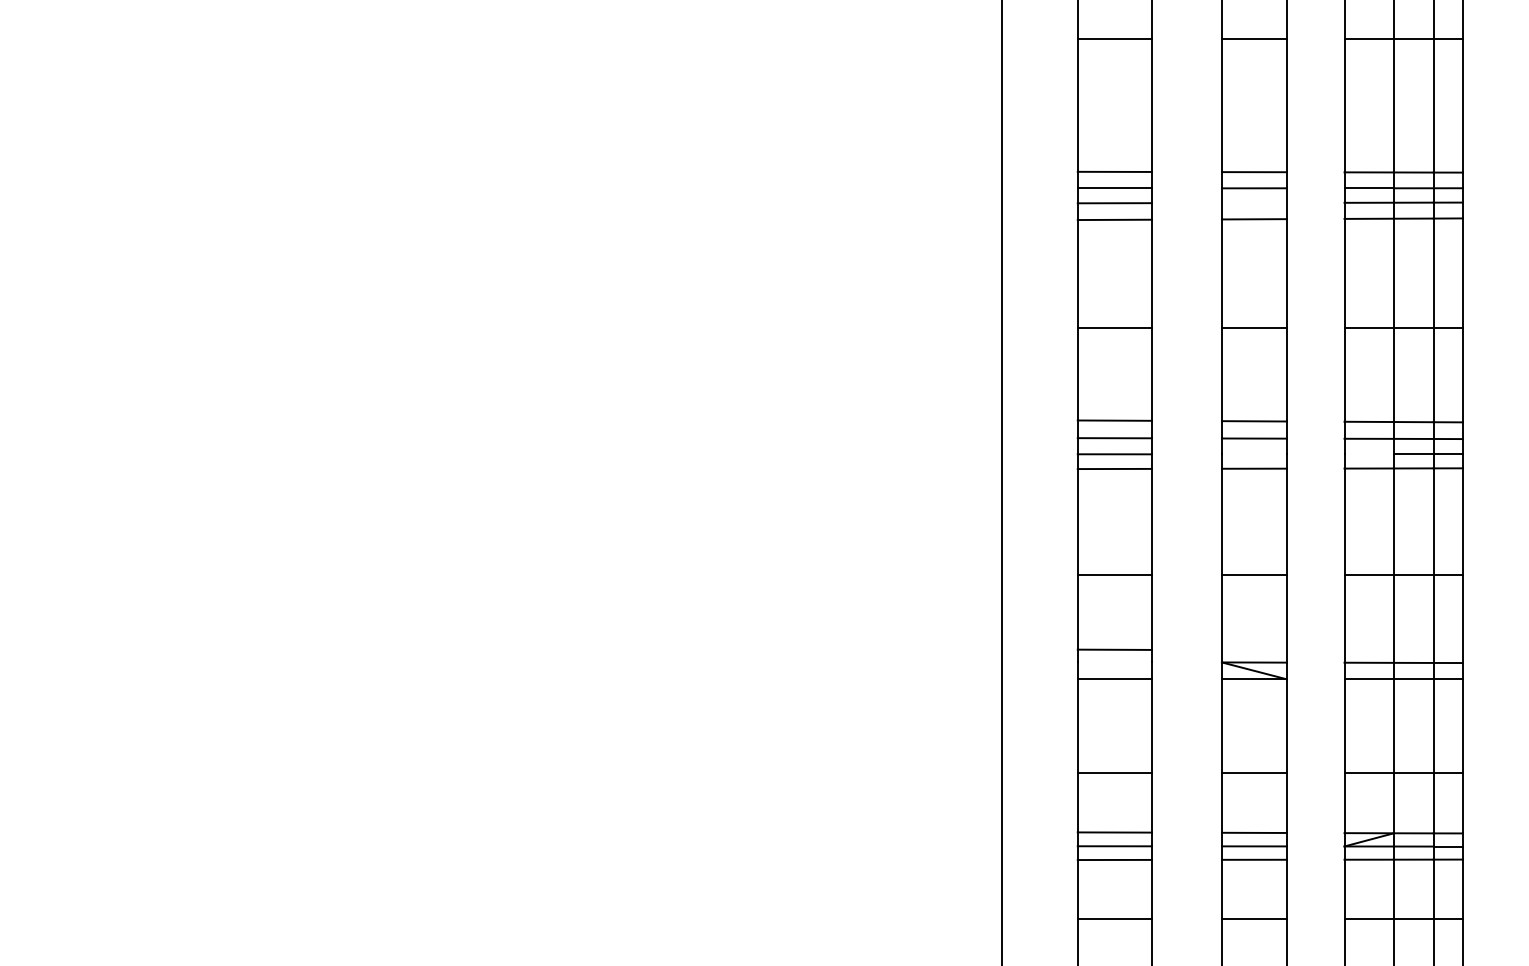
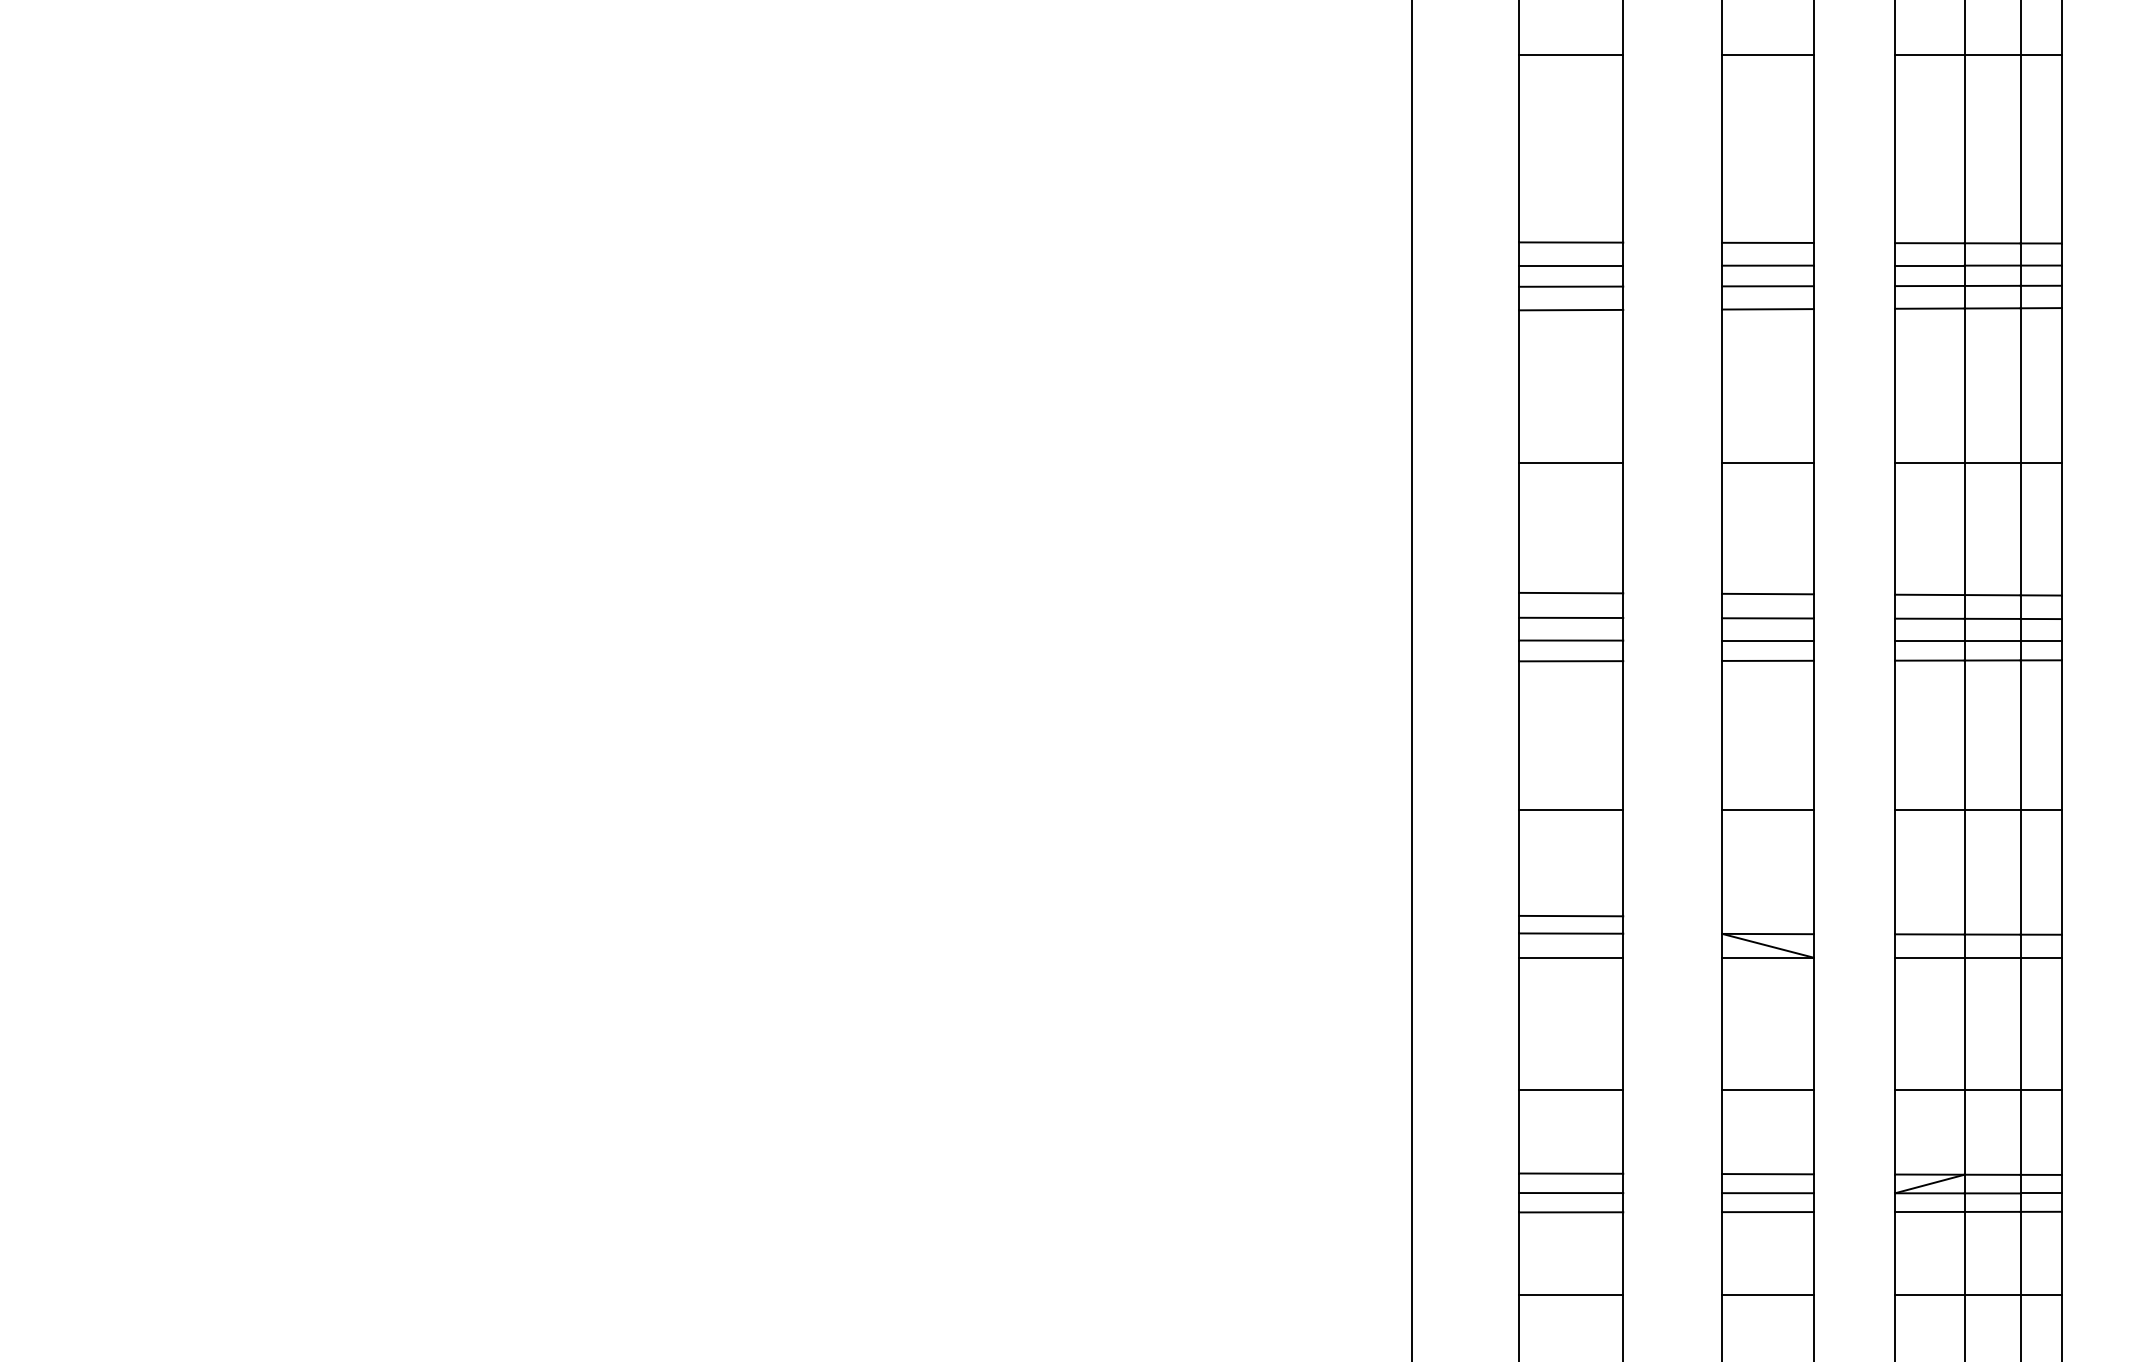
line: (1253, 202) -> (1766, 285), added
line: (1253, 454) -> (1766, 640), added
line: (1368, 454) -> (1928, 640), added
line: (1114, 662) -> (1570, 934), added

